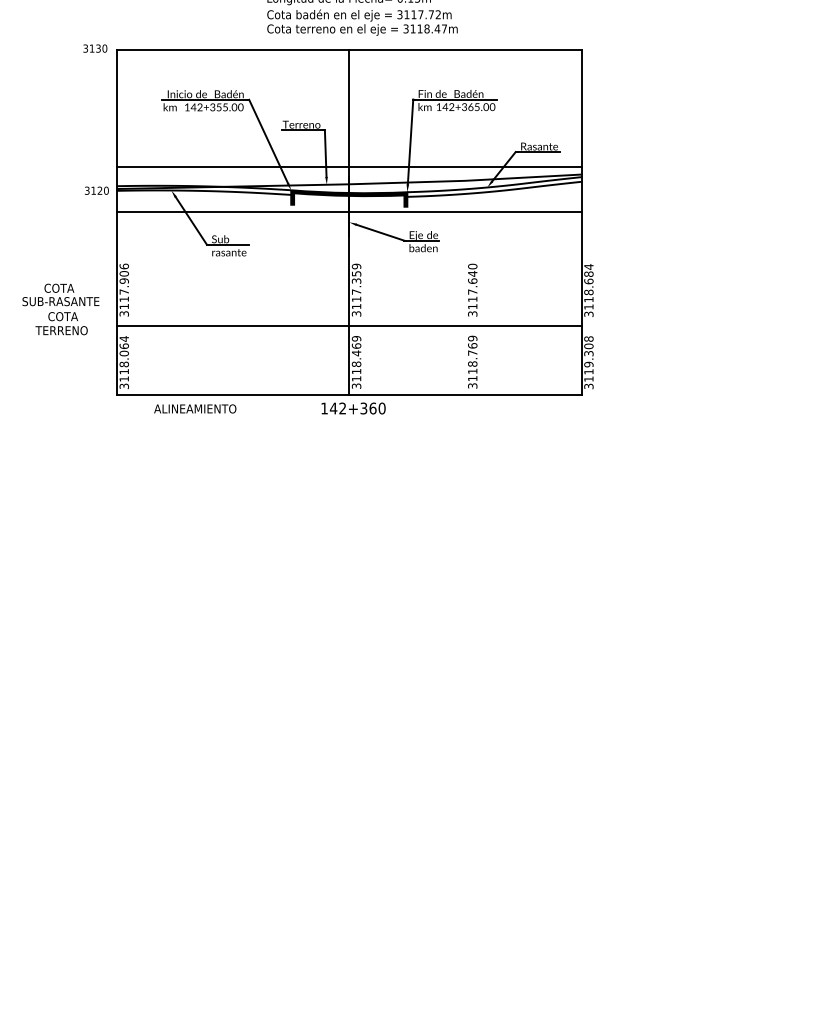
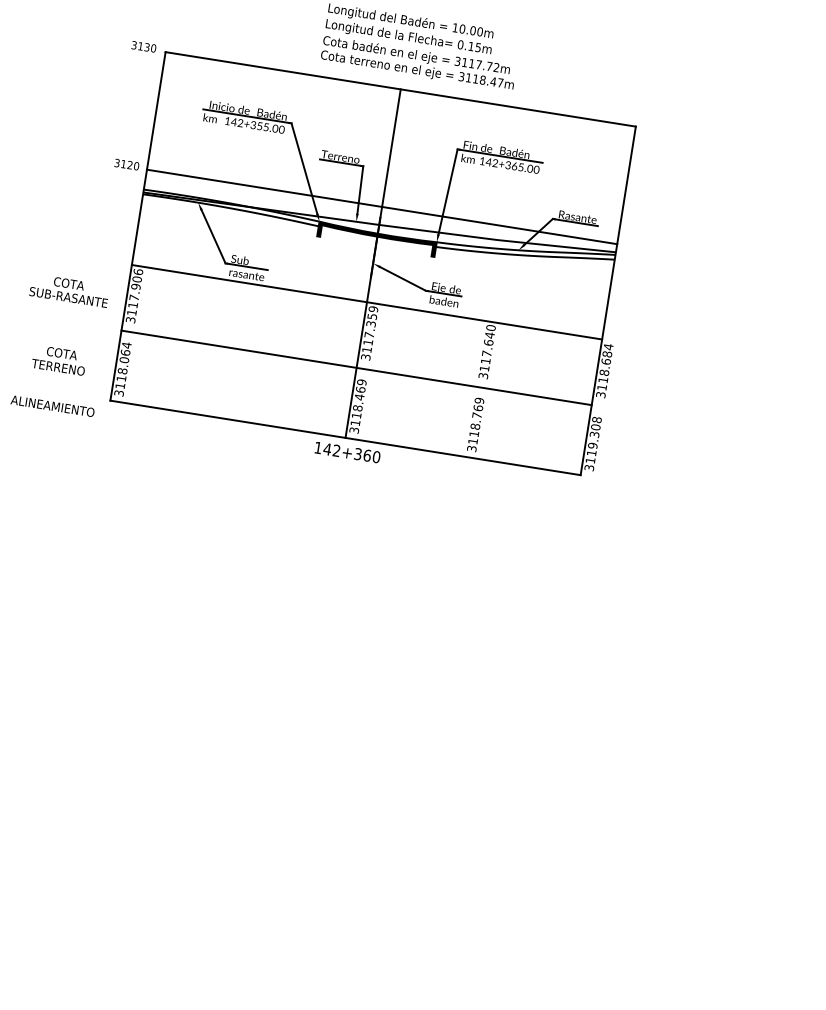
text: (96, 190) -> (126, 164), moved
line: (348, 211) -> (366, 301), moved
text: (61, 323) -> (59, 360), moved
text: (195, 408) -> (53, 405), moved

